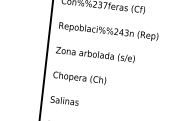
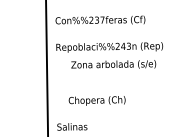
text: (95, 54) -> (113, 64), moved
text: (79, 77) -> (96, 100), moved

